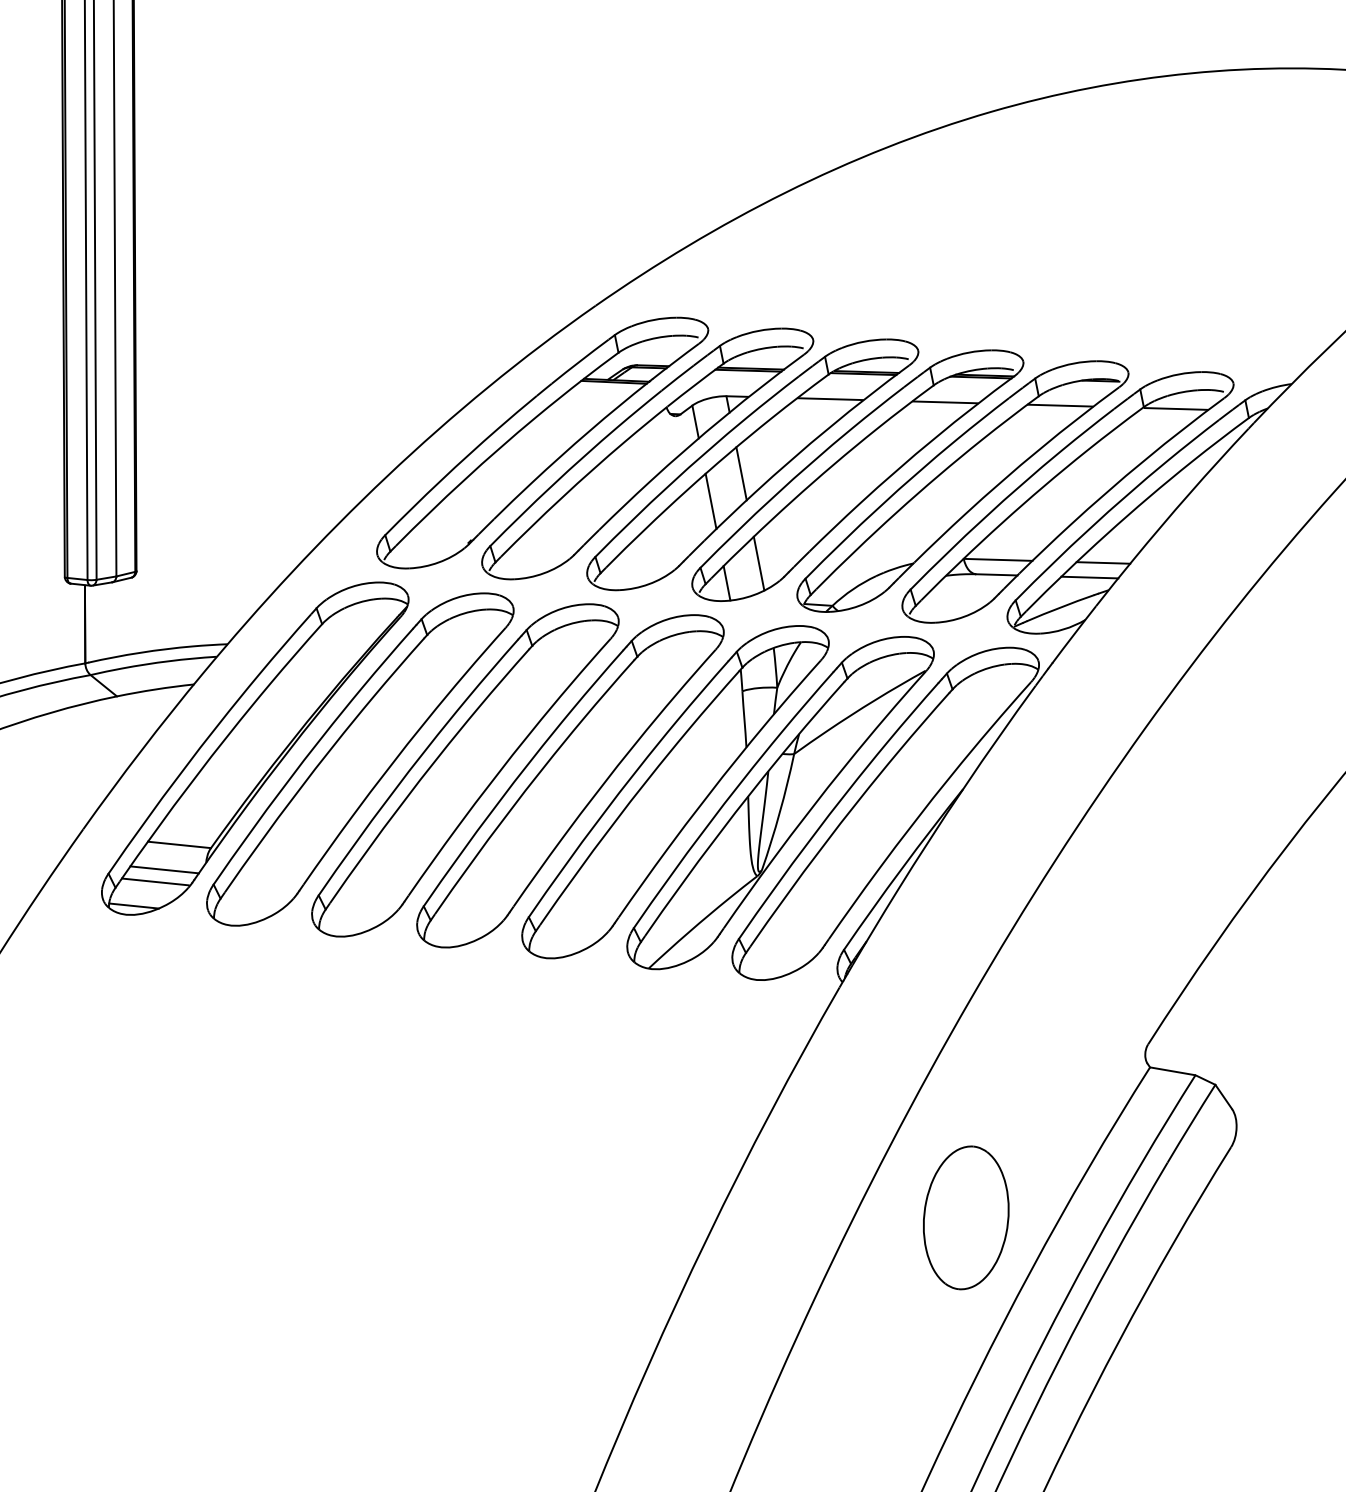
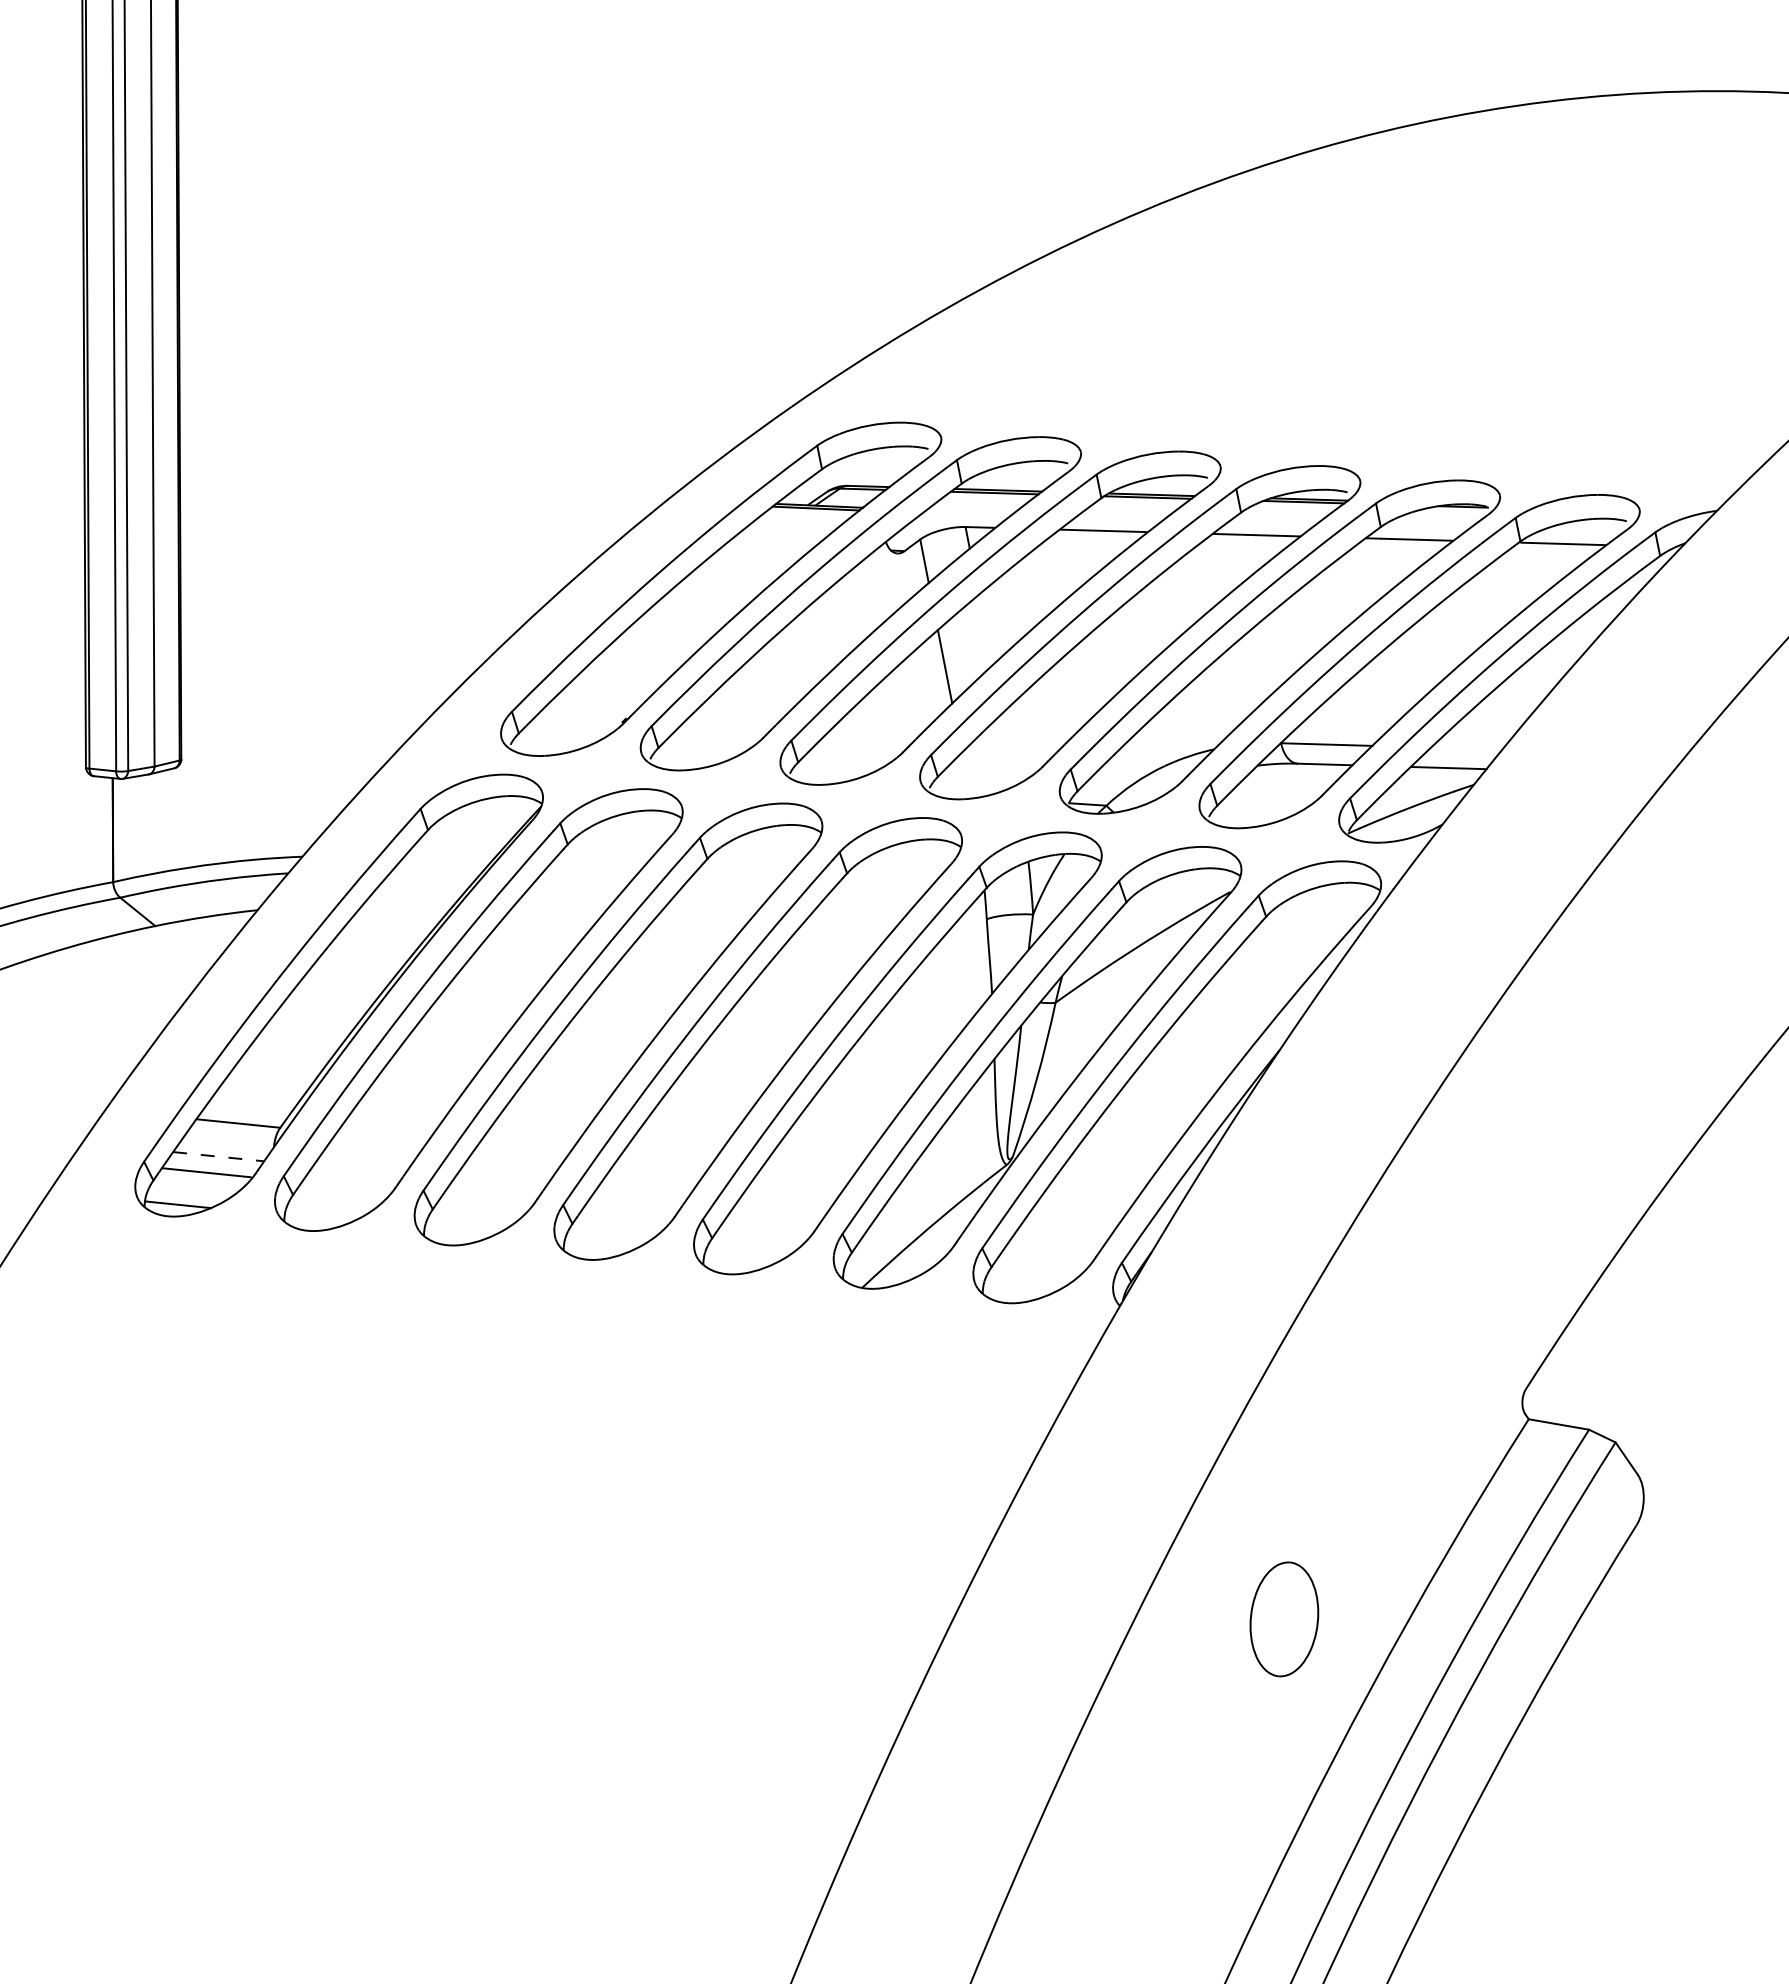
line: (741, 473) -> (985, 629), removed
line: (1103, 562) -> (1466, 748), removed
line: (758, 563) -> (1008, 749), removed
line: (726, 583) -> (965, 775), removed
line: (164, 869) -> (218, 1156), solid -> dashed
part: (966, 1218) -> (1284, 1619), size x0.6

